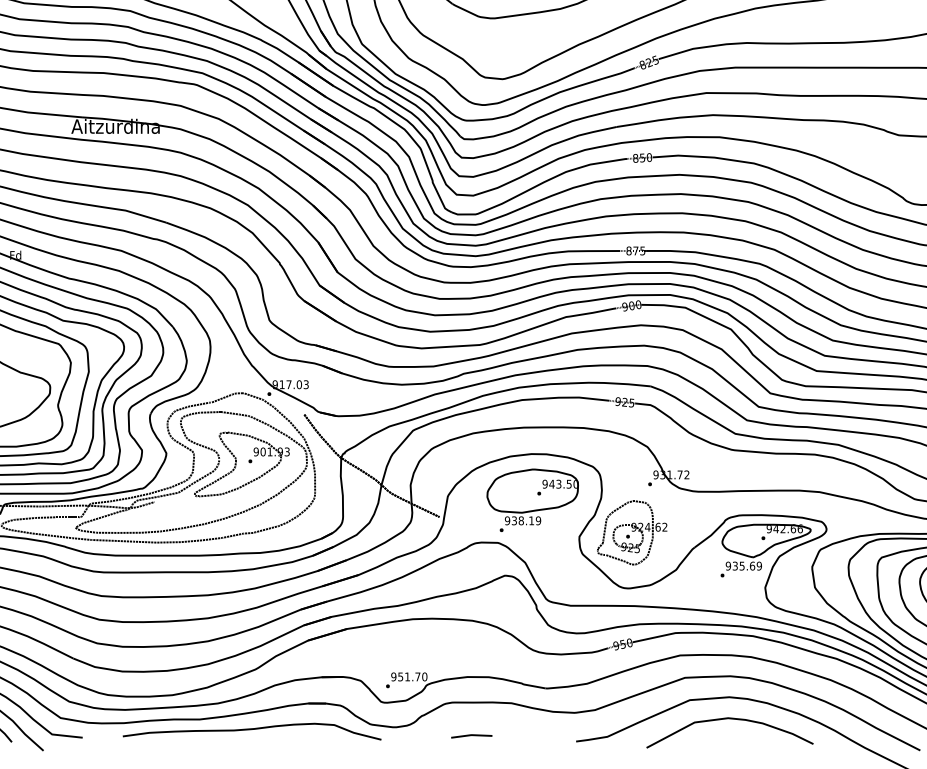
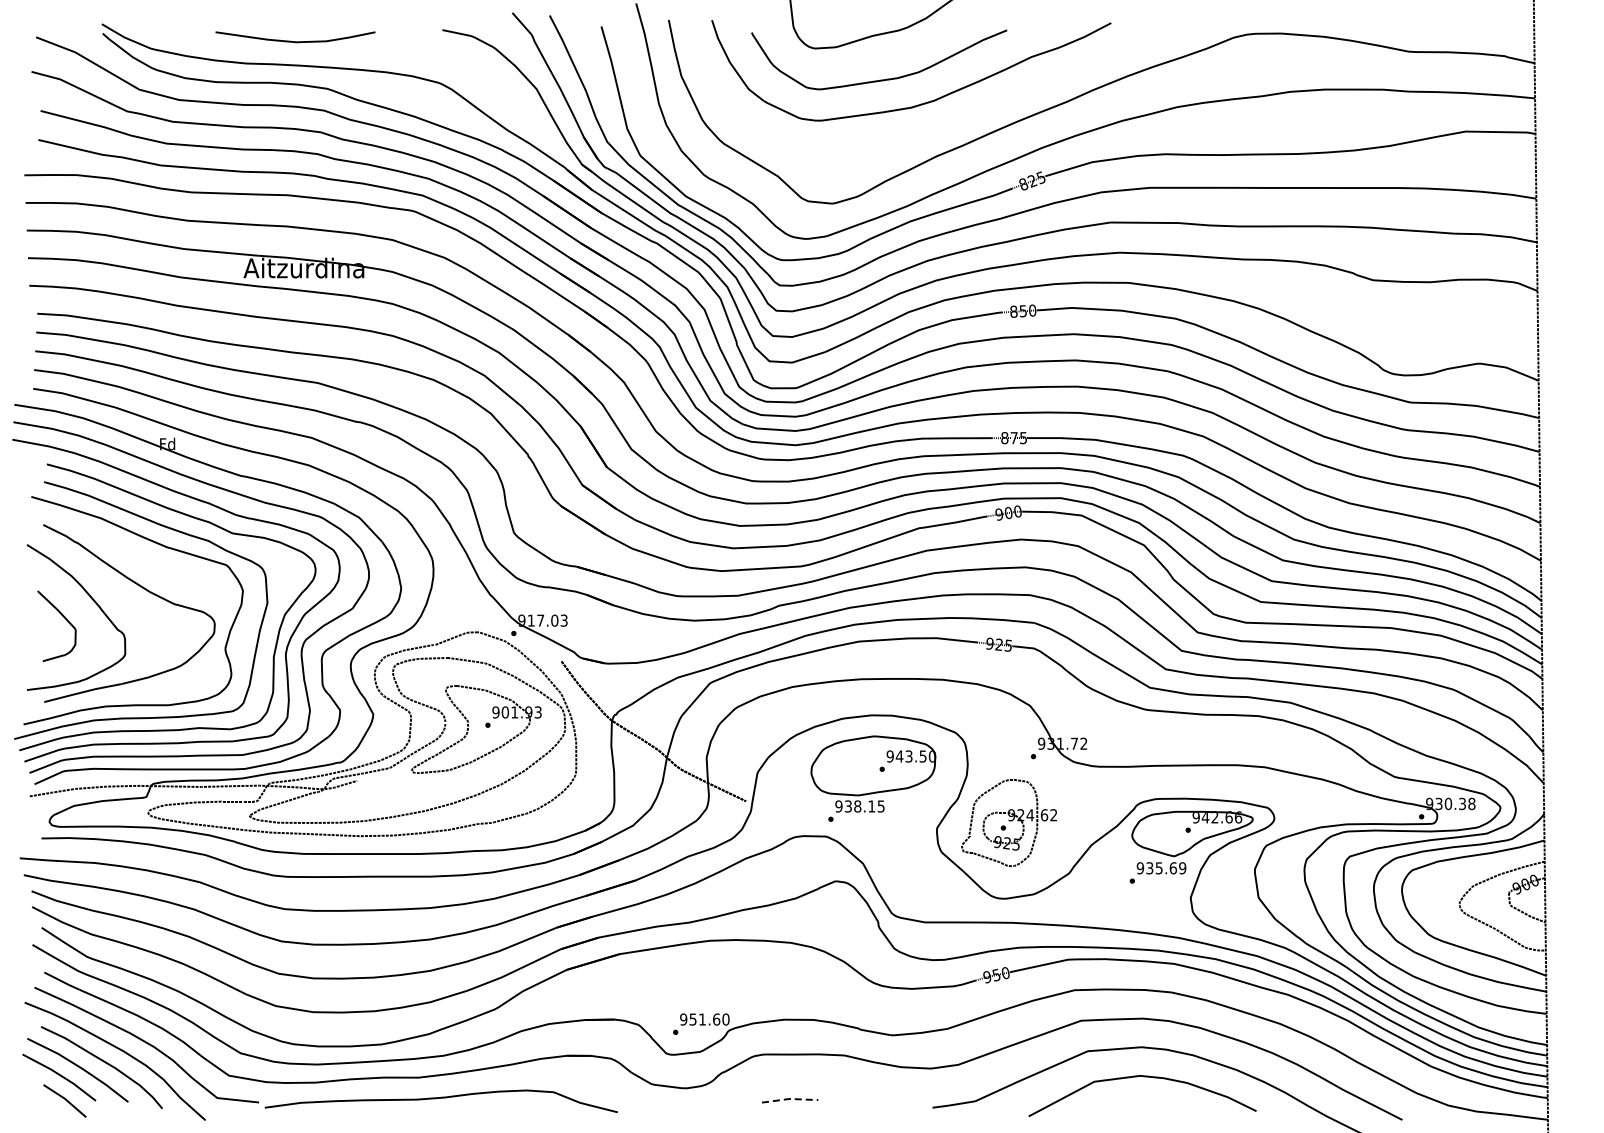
text: (537, 520) -> (880, 806), 938.19 -> 938.15
text: (417, 676) -> (716, 1019), 951.70 -> 951.60
curve: (251, 729) -> (440, 1098), moved
line: (472, 735) -> (790, 1099), solid -> dashed

